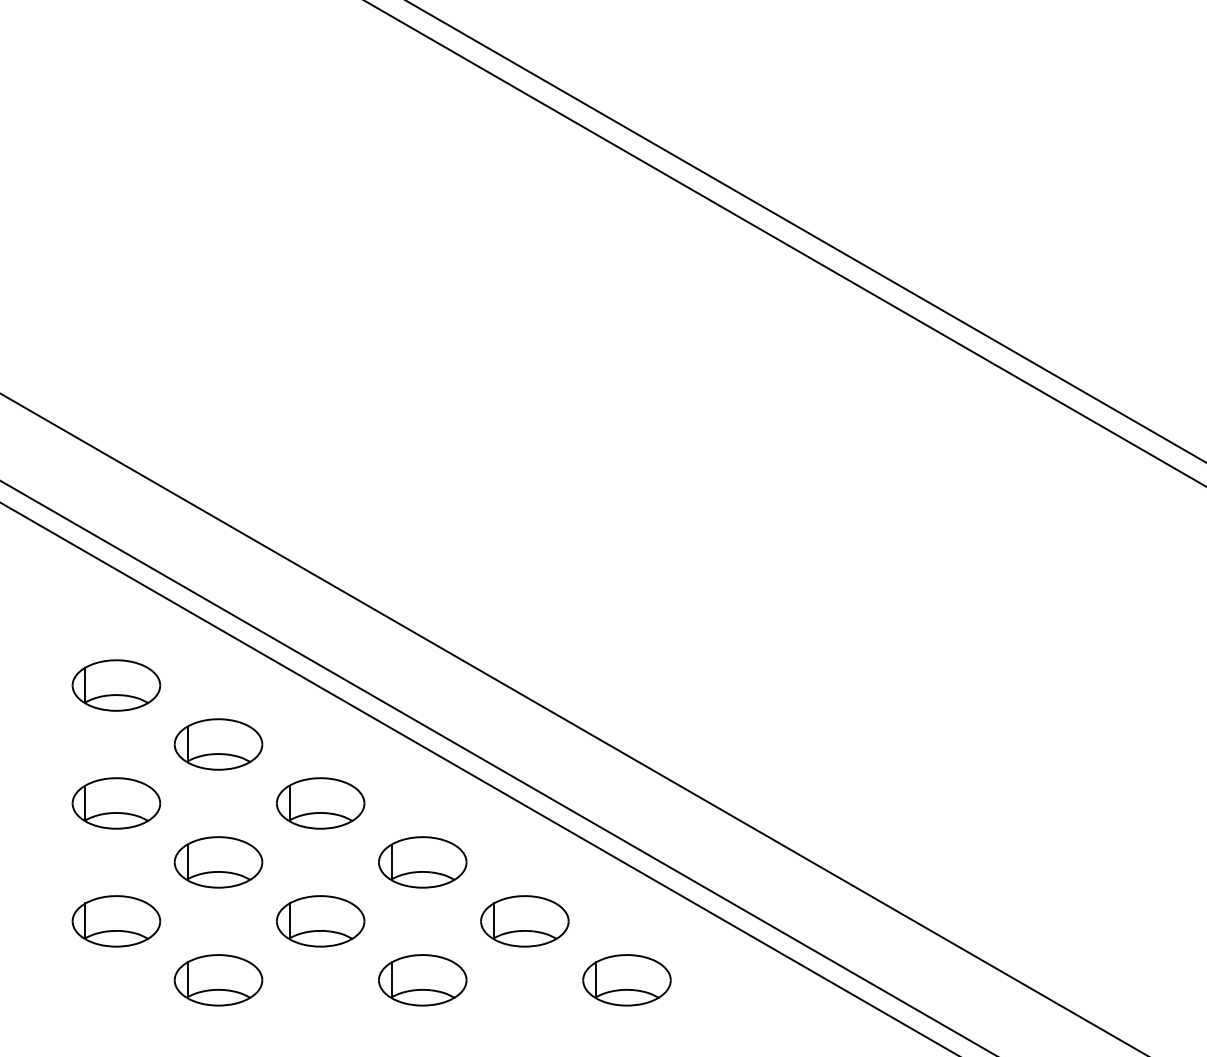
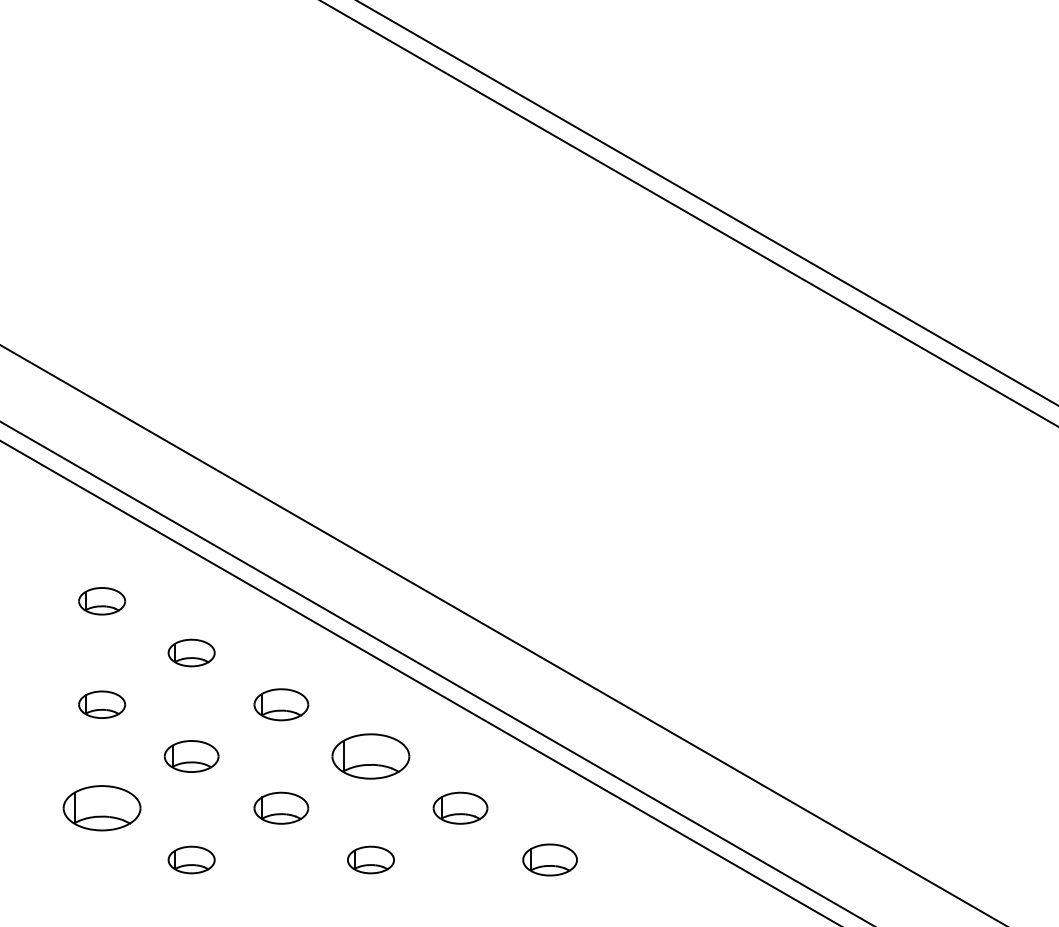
part: (116, 685) -> (102, 601), size x0.6
part: (218, 744) -> (191, 653), size x0.6
part: (116, 803) -> (102, 704), size x0.6
part: (320, 803) -> (281, 704), size x0.7
part: (218, 862) -> (191, 756), size x0.7
part: (320, 921) -> (281, 808), size x0.7
part: (524, 921) -> (460, 808), size x0.7
part: (218, 980) -> (191, 860), size x0.6
part: (422, 980) -> (370, 860), size x0.6
part: (626, 980) -> (549, 860), size x0.7

